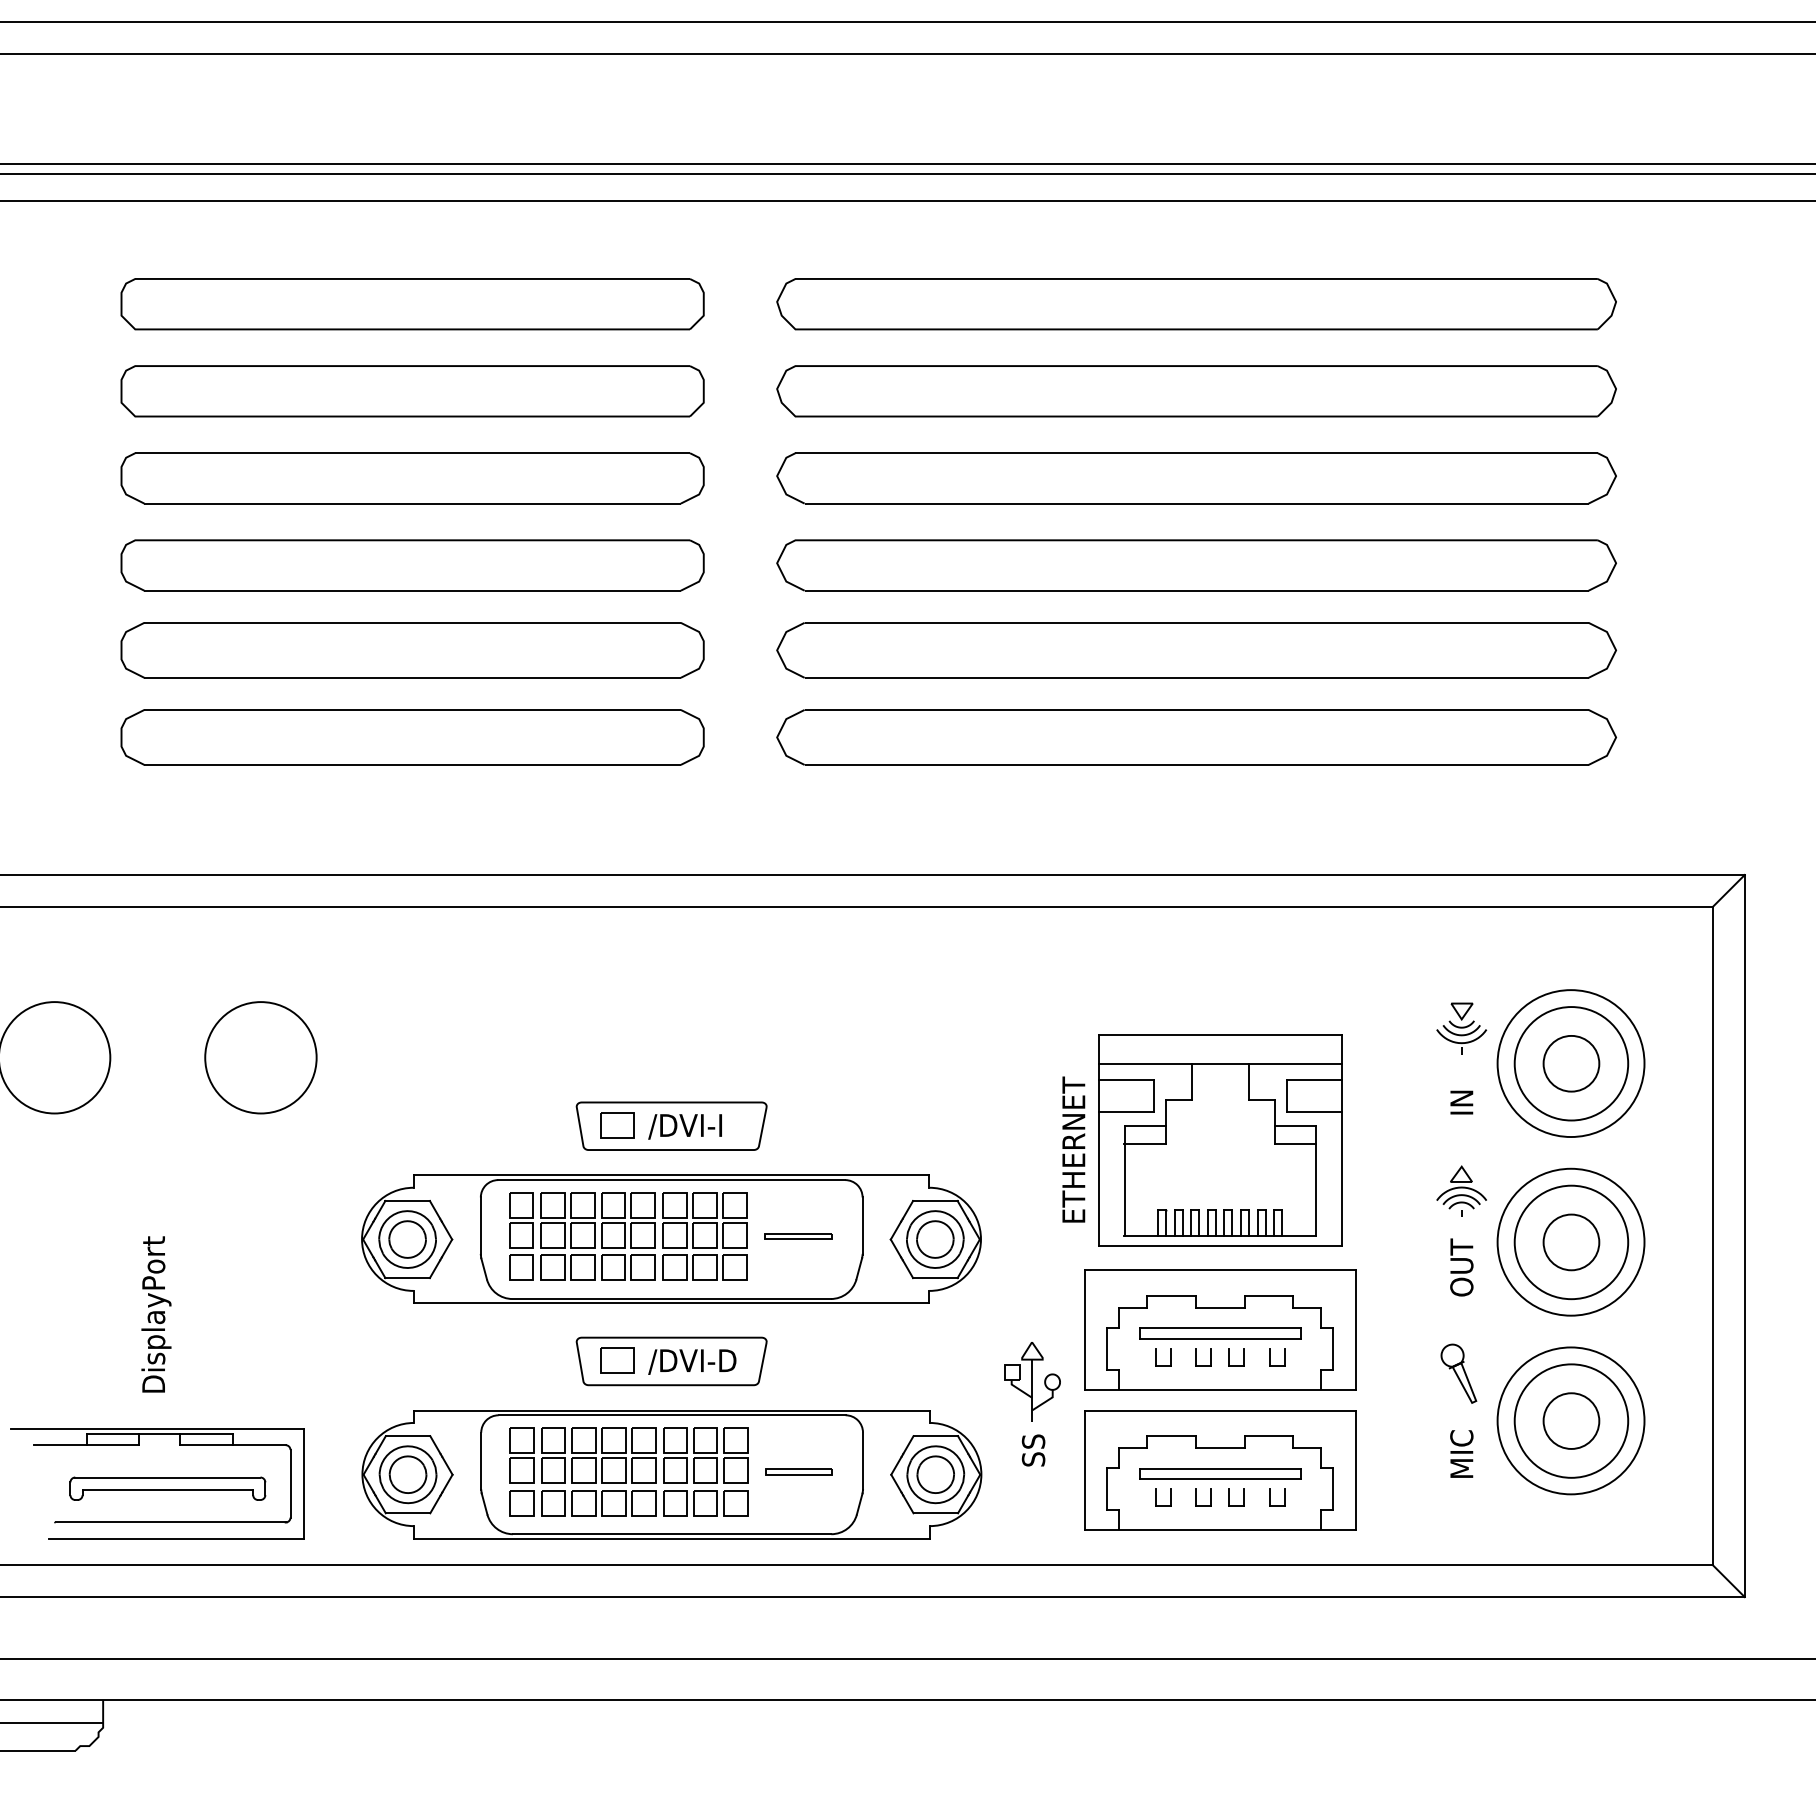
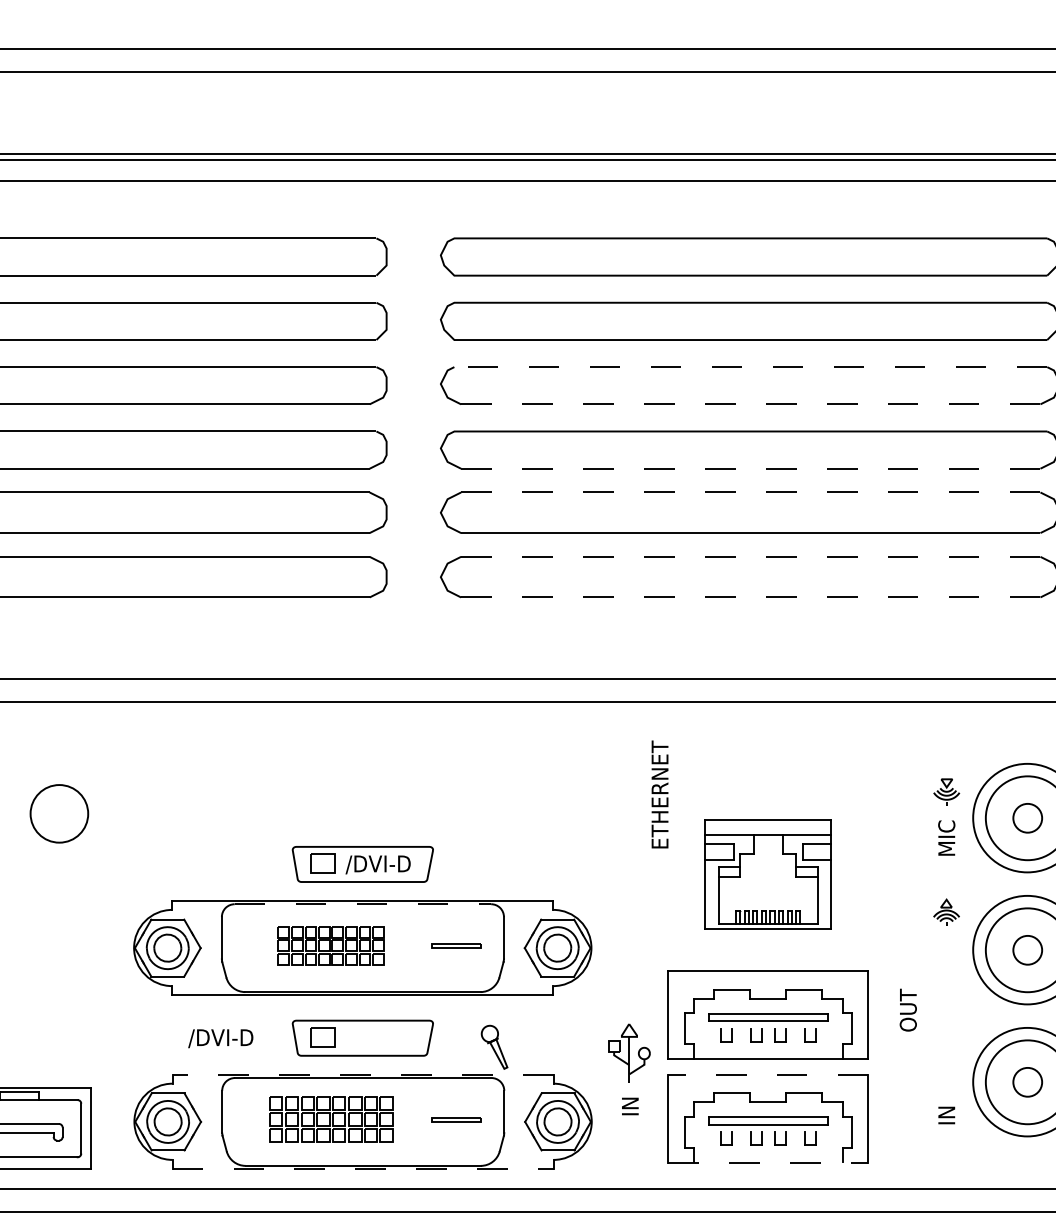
line: (1196, 453) -> (750, 367), solid -> dashed
line: (1196, 503) -> (750, 404), solid -> dashed
line: (1196, 590) -> (750, 468), solid -> dashed
line: (1196, 622) -> (750, 492), solid -> dashed
line: (1196, 709) -> (750, 556), solid -> dashed
line: (1196, 764) -> (750, 597), solid -> dashed
part: (1461, 1028) -> (946, 792), size x0.7
circle: (260, 1057) -> (59, 813), size x0.7
circle: (1571, 1063) -> (1027, 818), size x0.7
text: (1461, 1088) -> (946, 836), IN -> MIC
text: (729, 1125) -> (405, 863), /DVI-I -> /DVI-D
part: (1220, 1140) -> (768, 874), size x0.7
text: (1073, 1149) -> (659, 794), moved
line: (671, 1180) -> (362, 904), solid -> dashed
part: (1461, 1190) -> (946, 911), size x0.7
part: (628, 1236) -> (331, 945), size x0.6
circle: (1571, 1242) -> (1027, 950), size x0.7
text: (1461, 1267) -> (908, 1010), moved
text: (692, 1361) -> (220, 1038), moved
part: (1458, 1373) -> (494, 1047), moved
line: (671, 1410) -> (362, 1074), solid -> dashed
line: (1220, 1410) -> (768, 1074), solid -> dashed
circle: (1571, 1420) -> (1027, 1081), size x0.7
text: (1033, 1450) -> (630, 1104), SS -> IN
text: (1461, 1452) -> (946, 1105), MIC -> IN
part: (628, 1471) -> (331, 1119), size x0.7
line: (1220, 1530) -> (768, 1163), solid -> dashed
line: (671, 1538) -> (362, 1169), solid -> dashed

